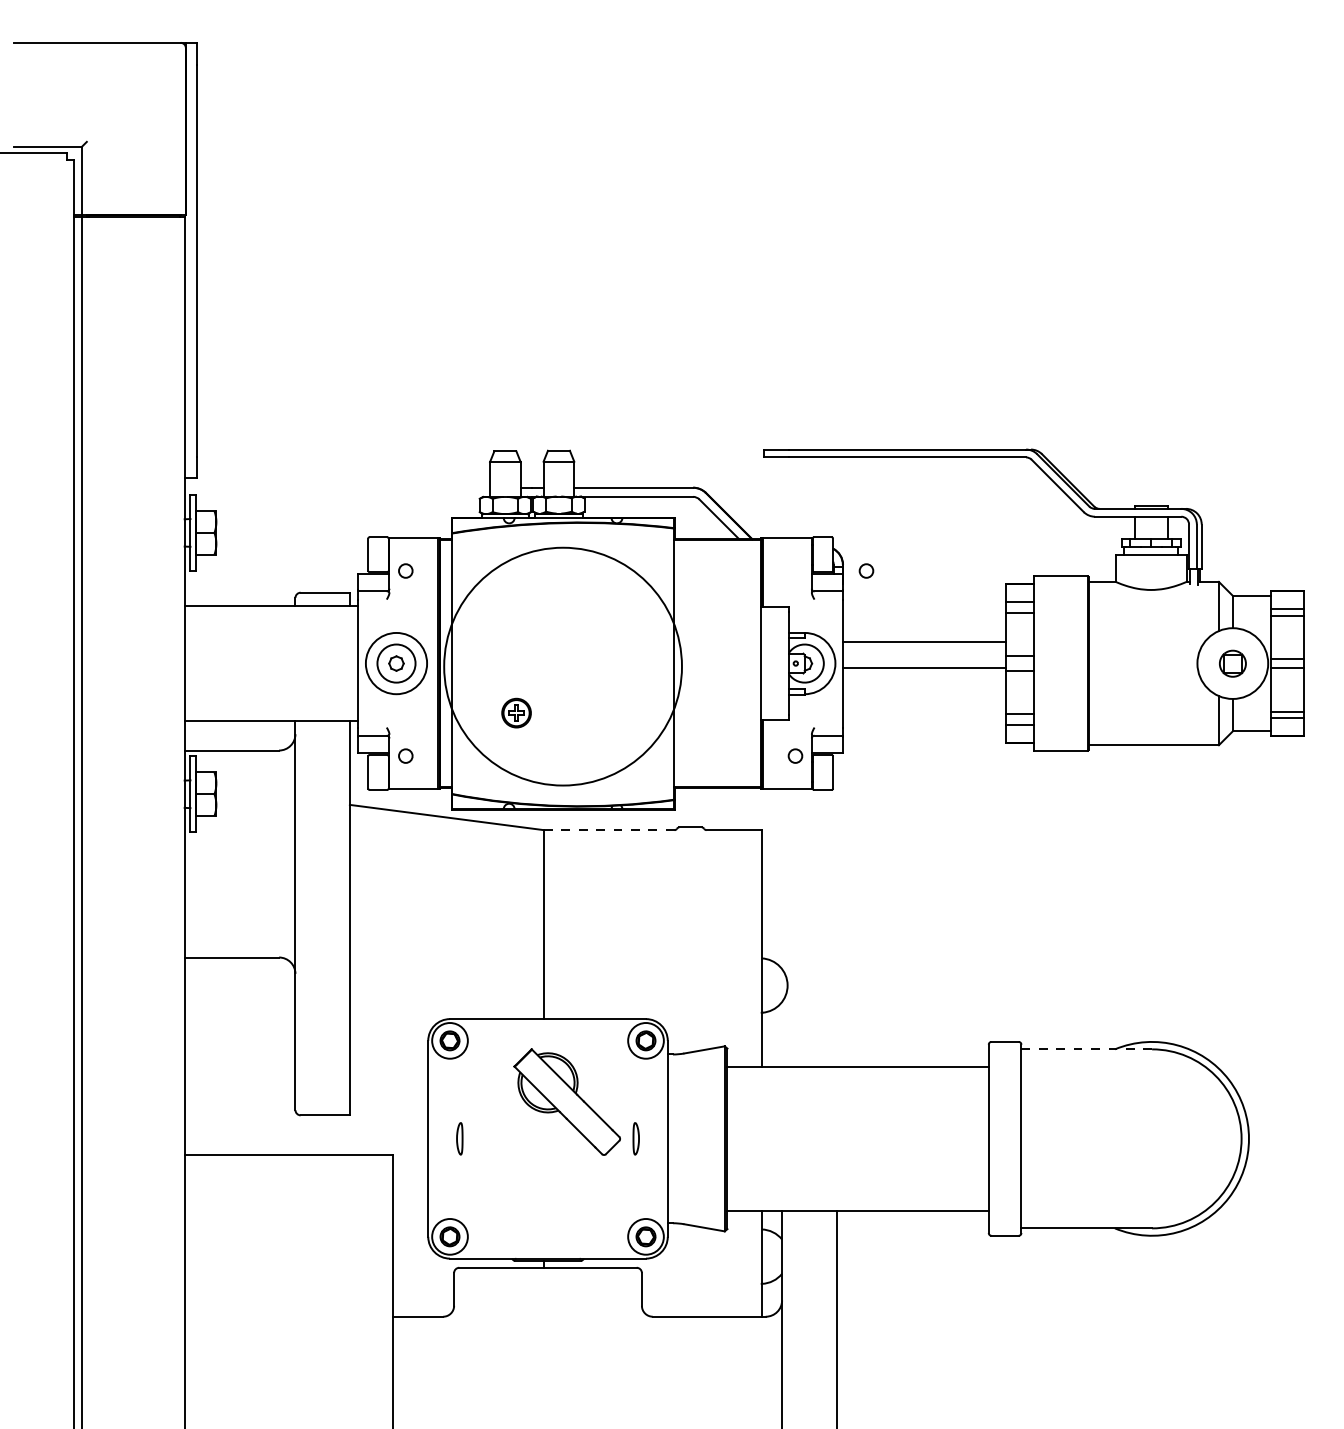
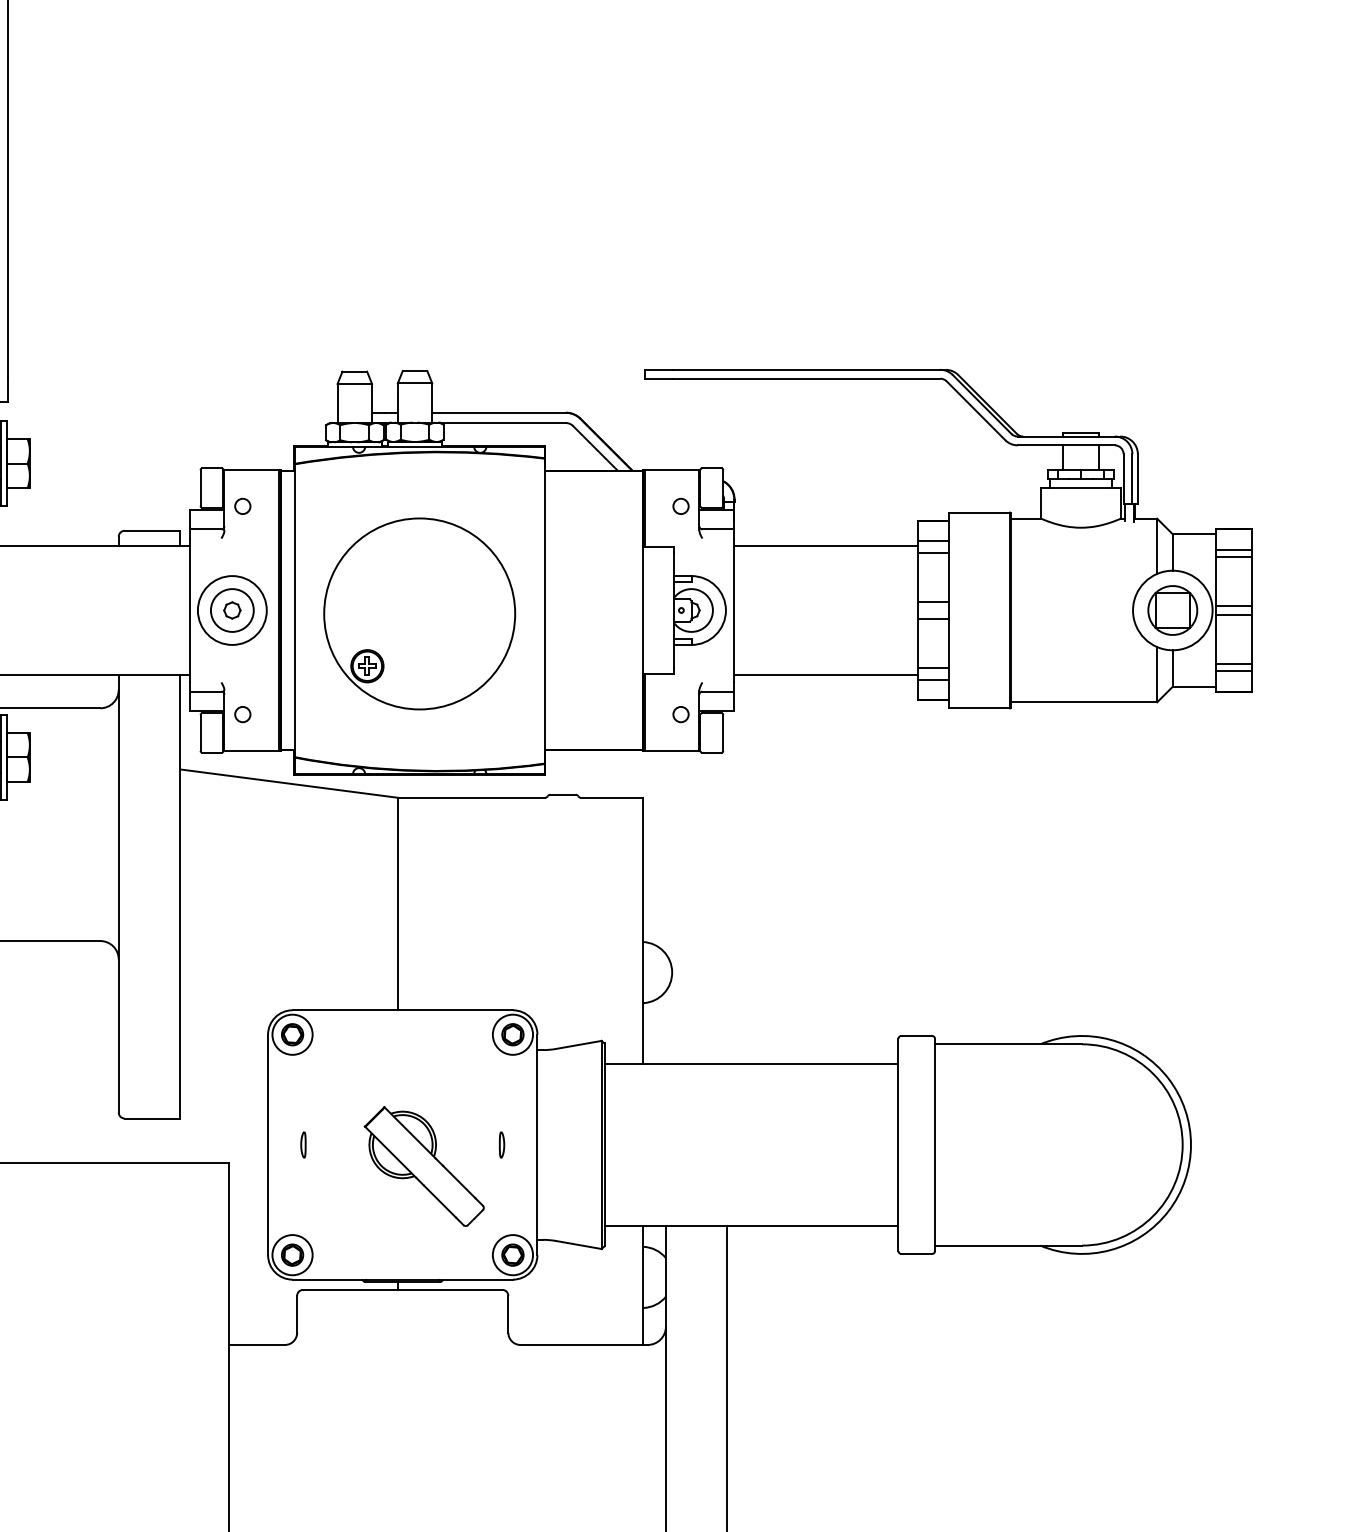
circle: (866, 570) -> (681, 505), moved
line: (924, 641) -> (826, 674), moved
part: (1232, 663) -> (1172, 610), size x1.67
circle: (563, 666) -> (420, 613), size x0.71
line: (924, 668) -> (826, 546), moved
line: (608, 830) -> (470, 798), dashed -> solid
line: (1086, 1049) -> (1008, 1044), dashed -> solid
part: (566, 1101) -> (423, 1165), moved
part: (459, 1138) -> (303, 1144), size x0.71
part: (636, 1138) -> (502, 1144), size x0.71

